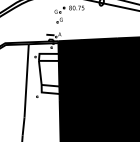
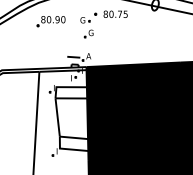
part: (35, 12) -> (50, 21), added

